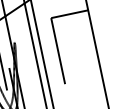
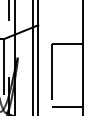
line: (85, 88) -> (67, 107), added

